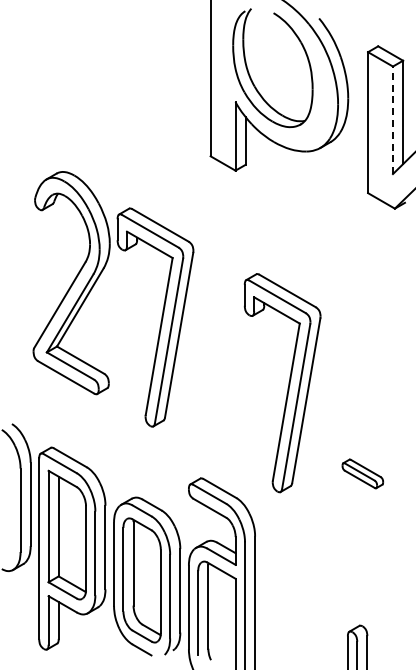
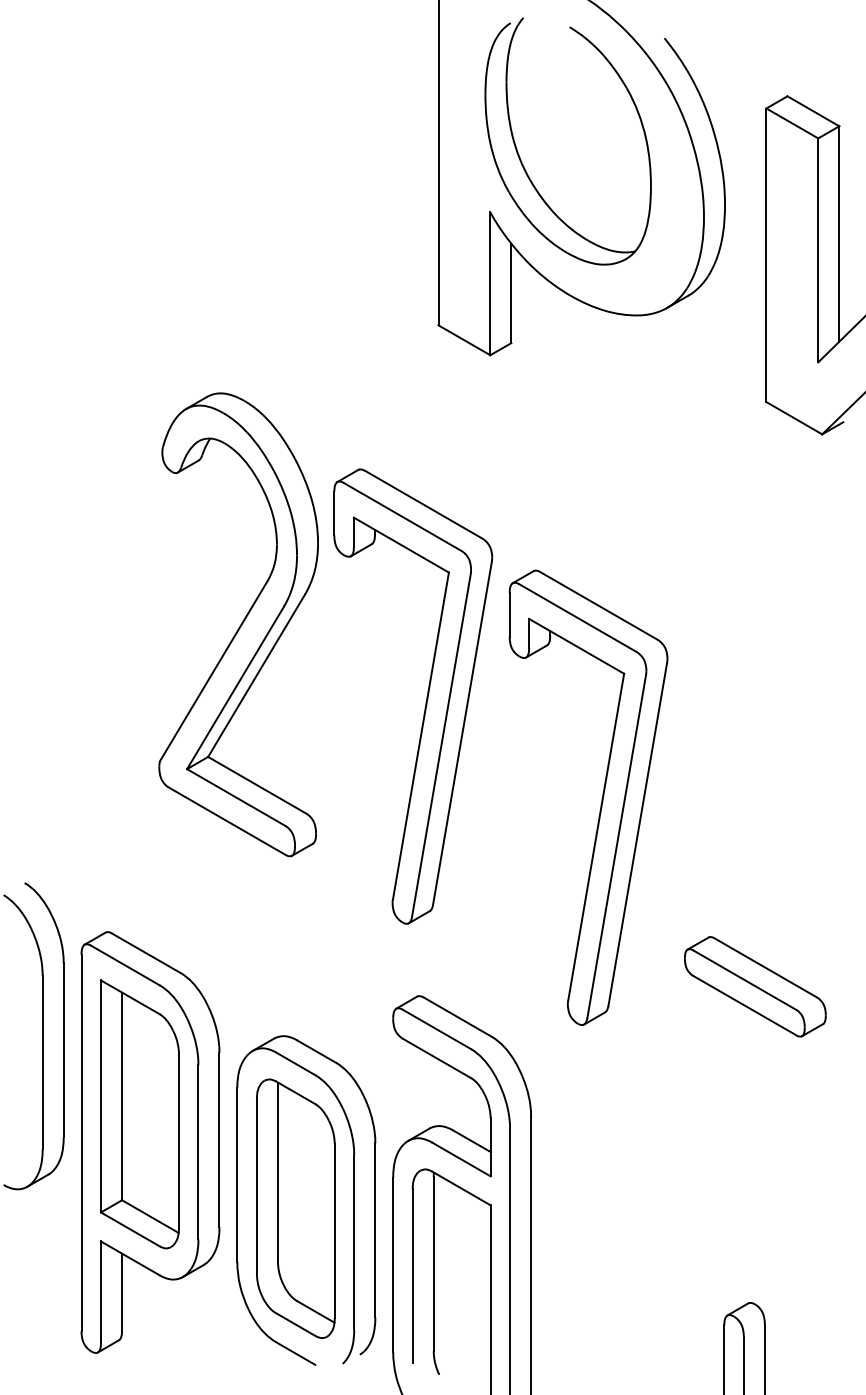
line: (392, 120) -> (817, 250), dashed -> solid
part: (92, 289) -> (282, 638), moved
part: (362, 473) -> (754, 985), size x1.67

